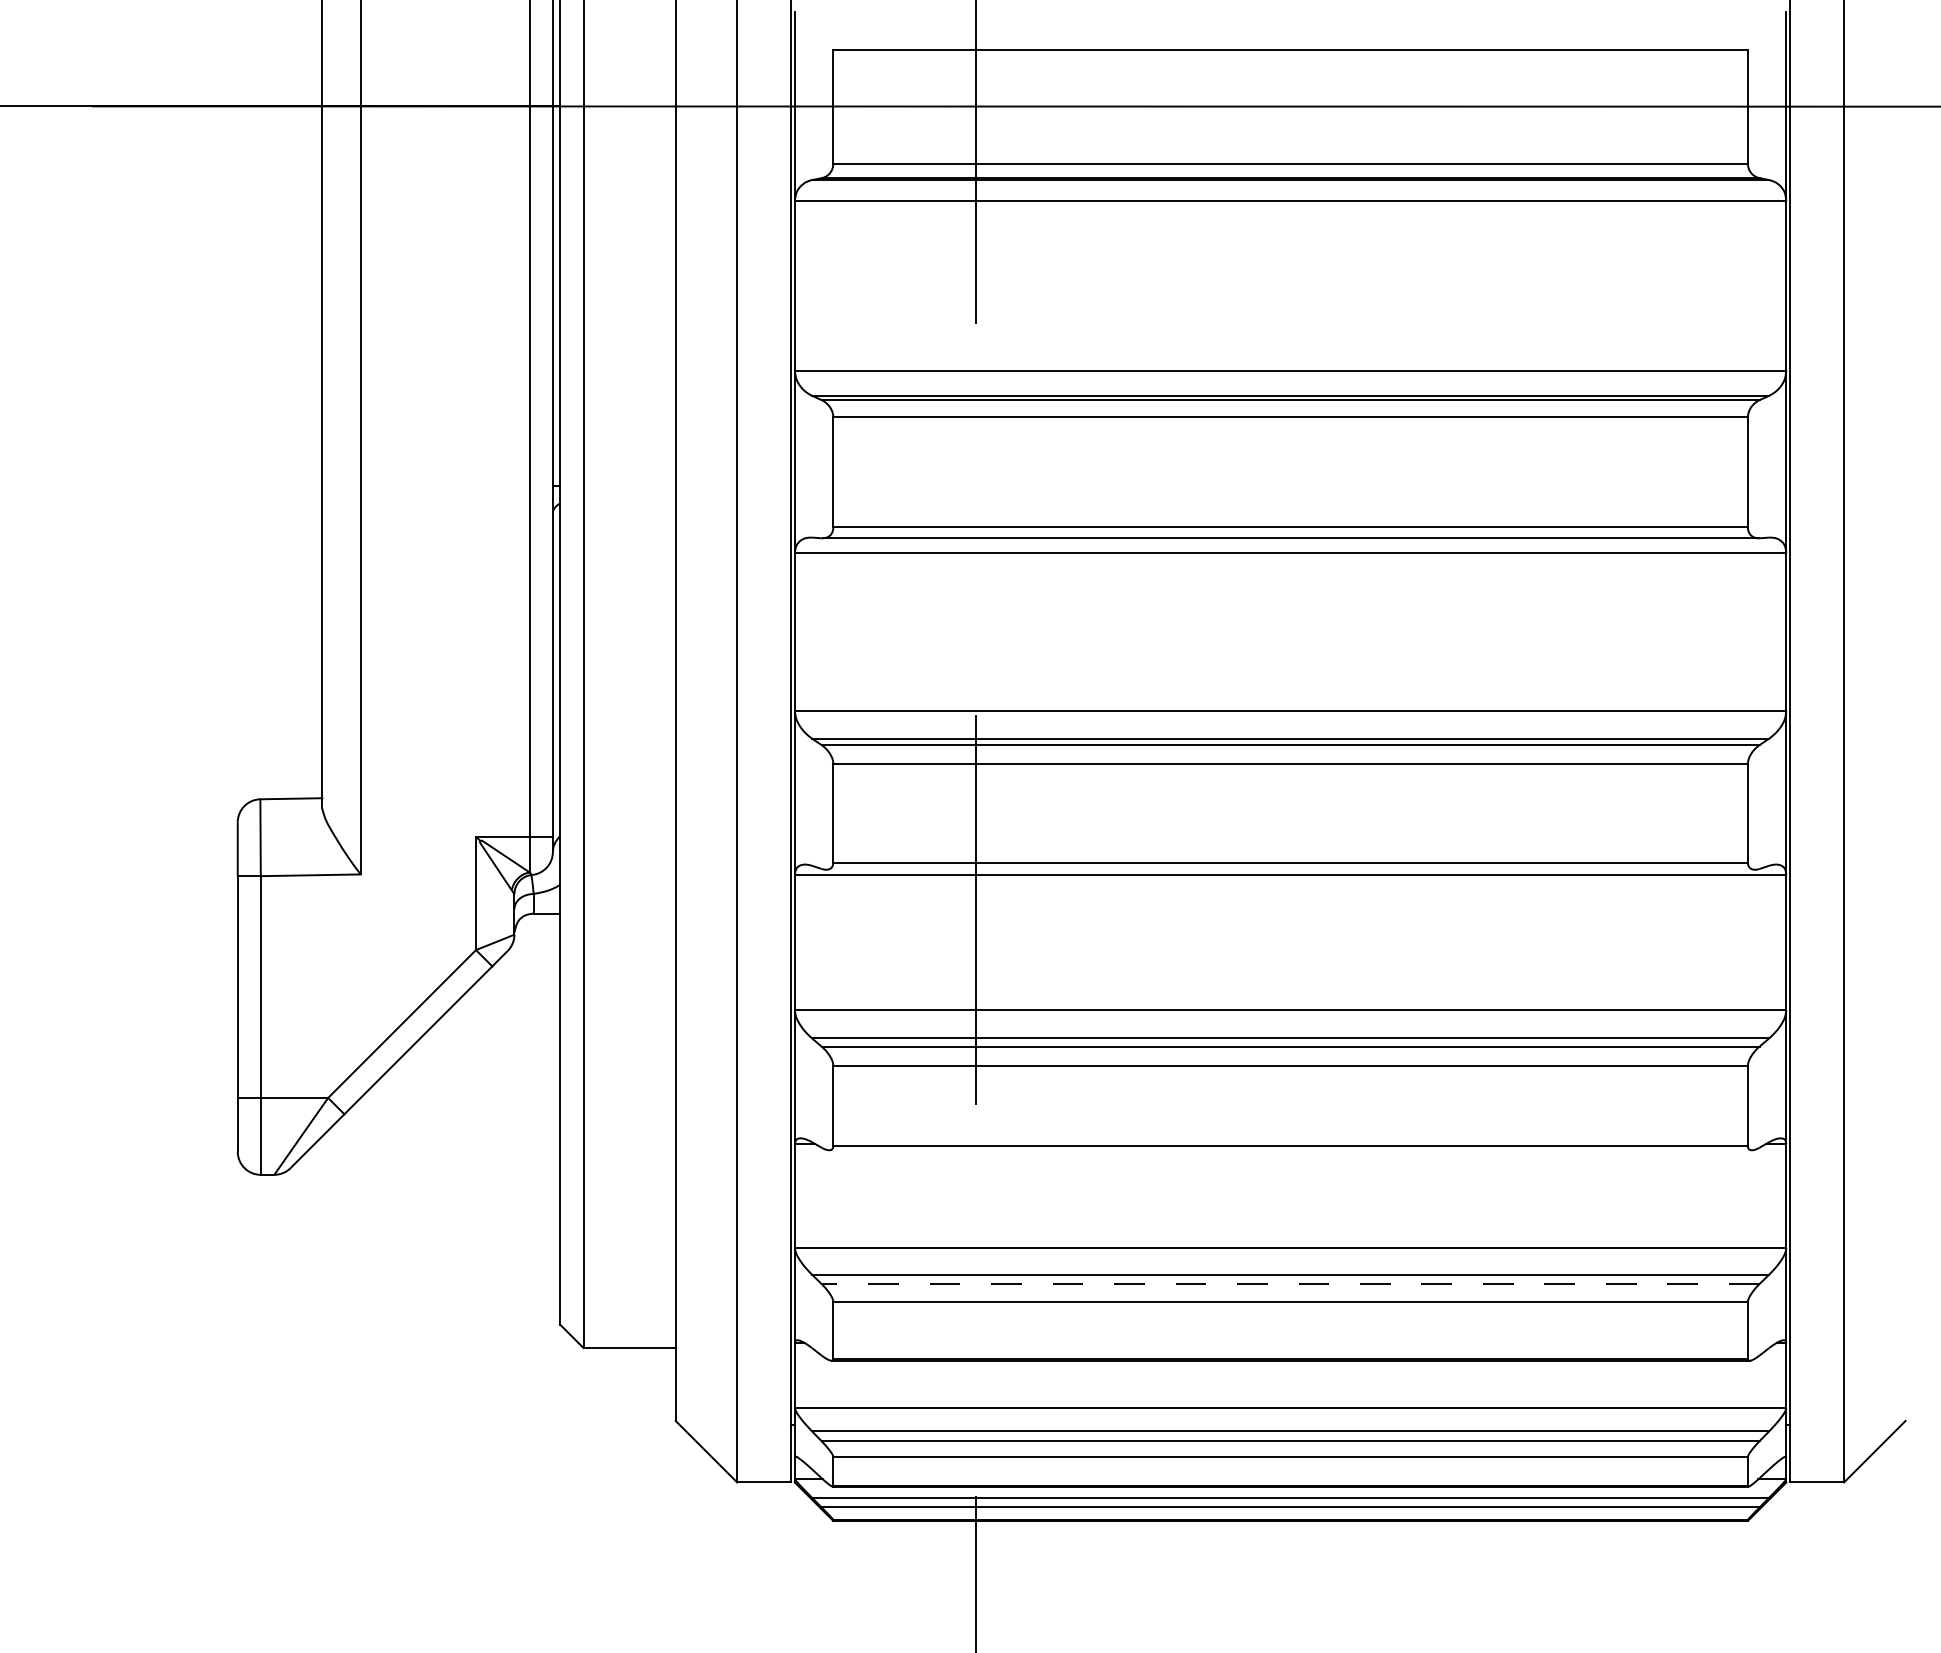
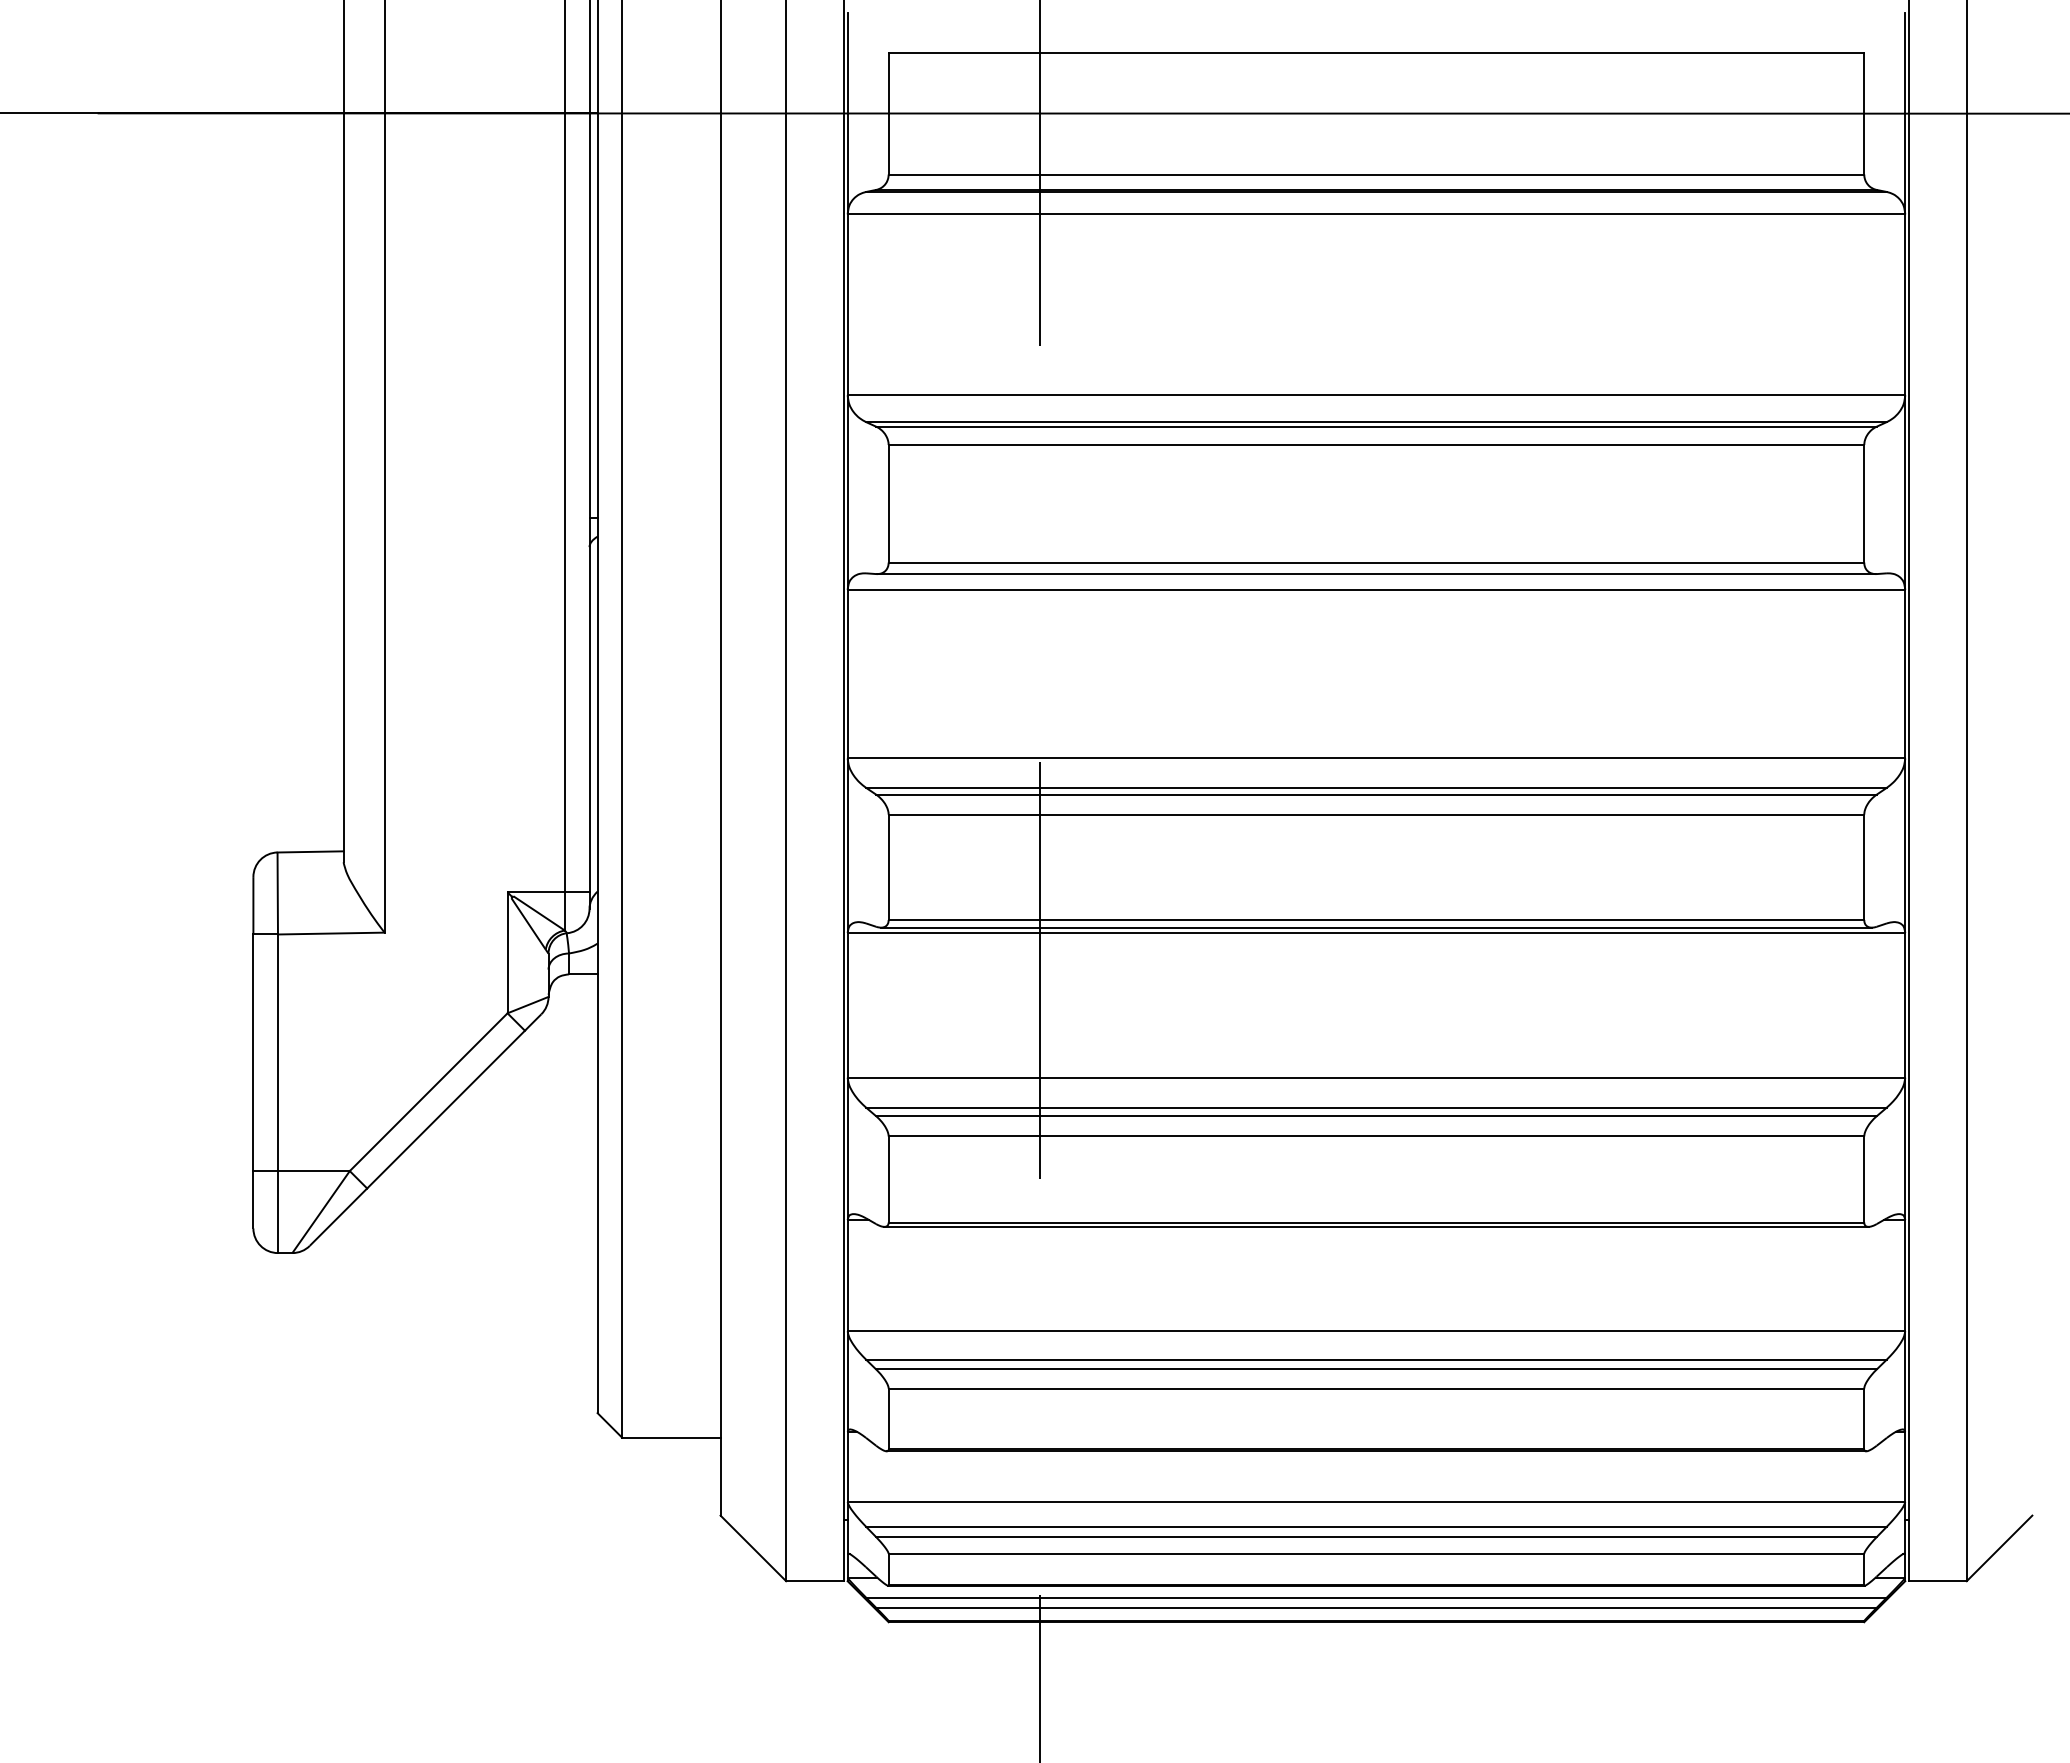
line: (1290, 869) -> (1376, 927), added
line: (1290, 1149) -> (1376, 1226), added
line: (1289, 1284) -> (1375, 1369), dashed -> solid

